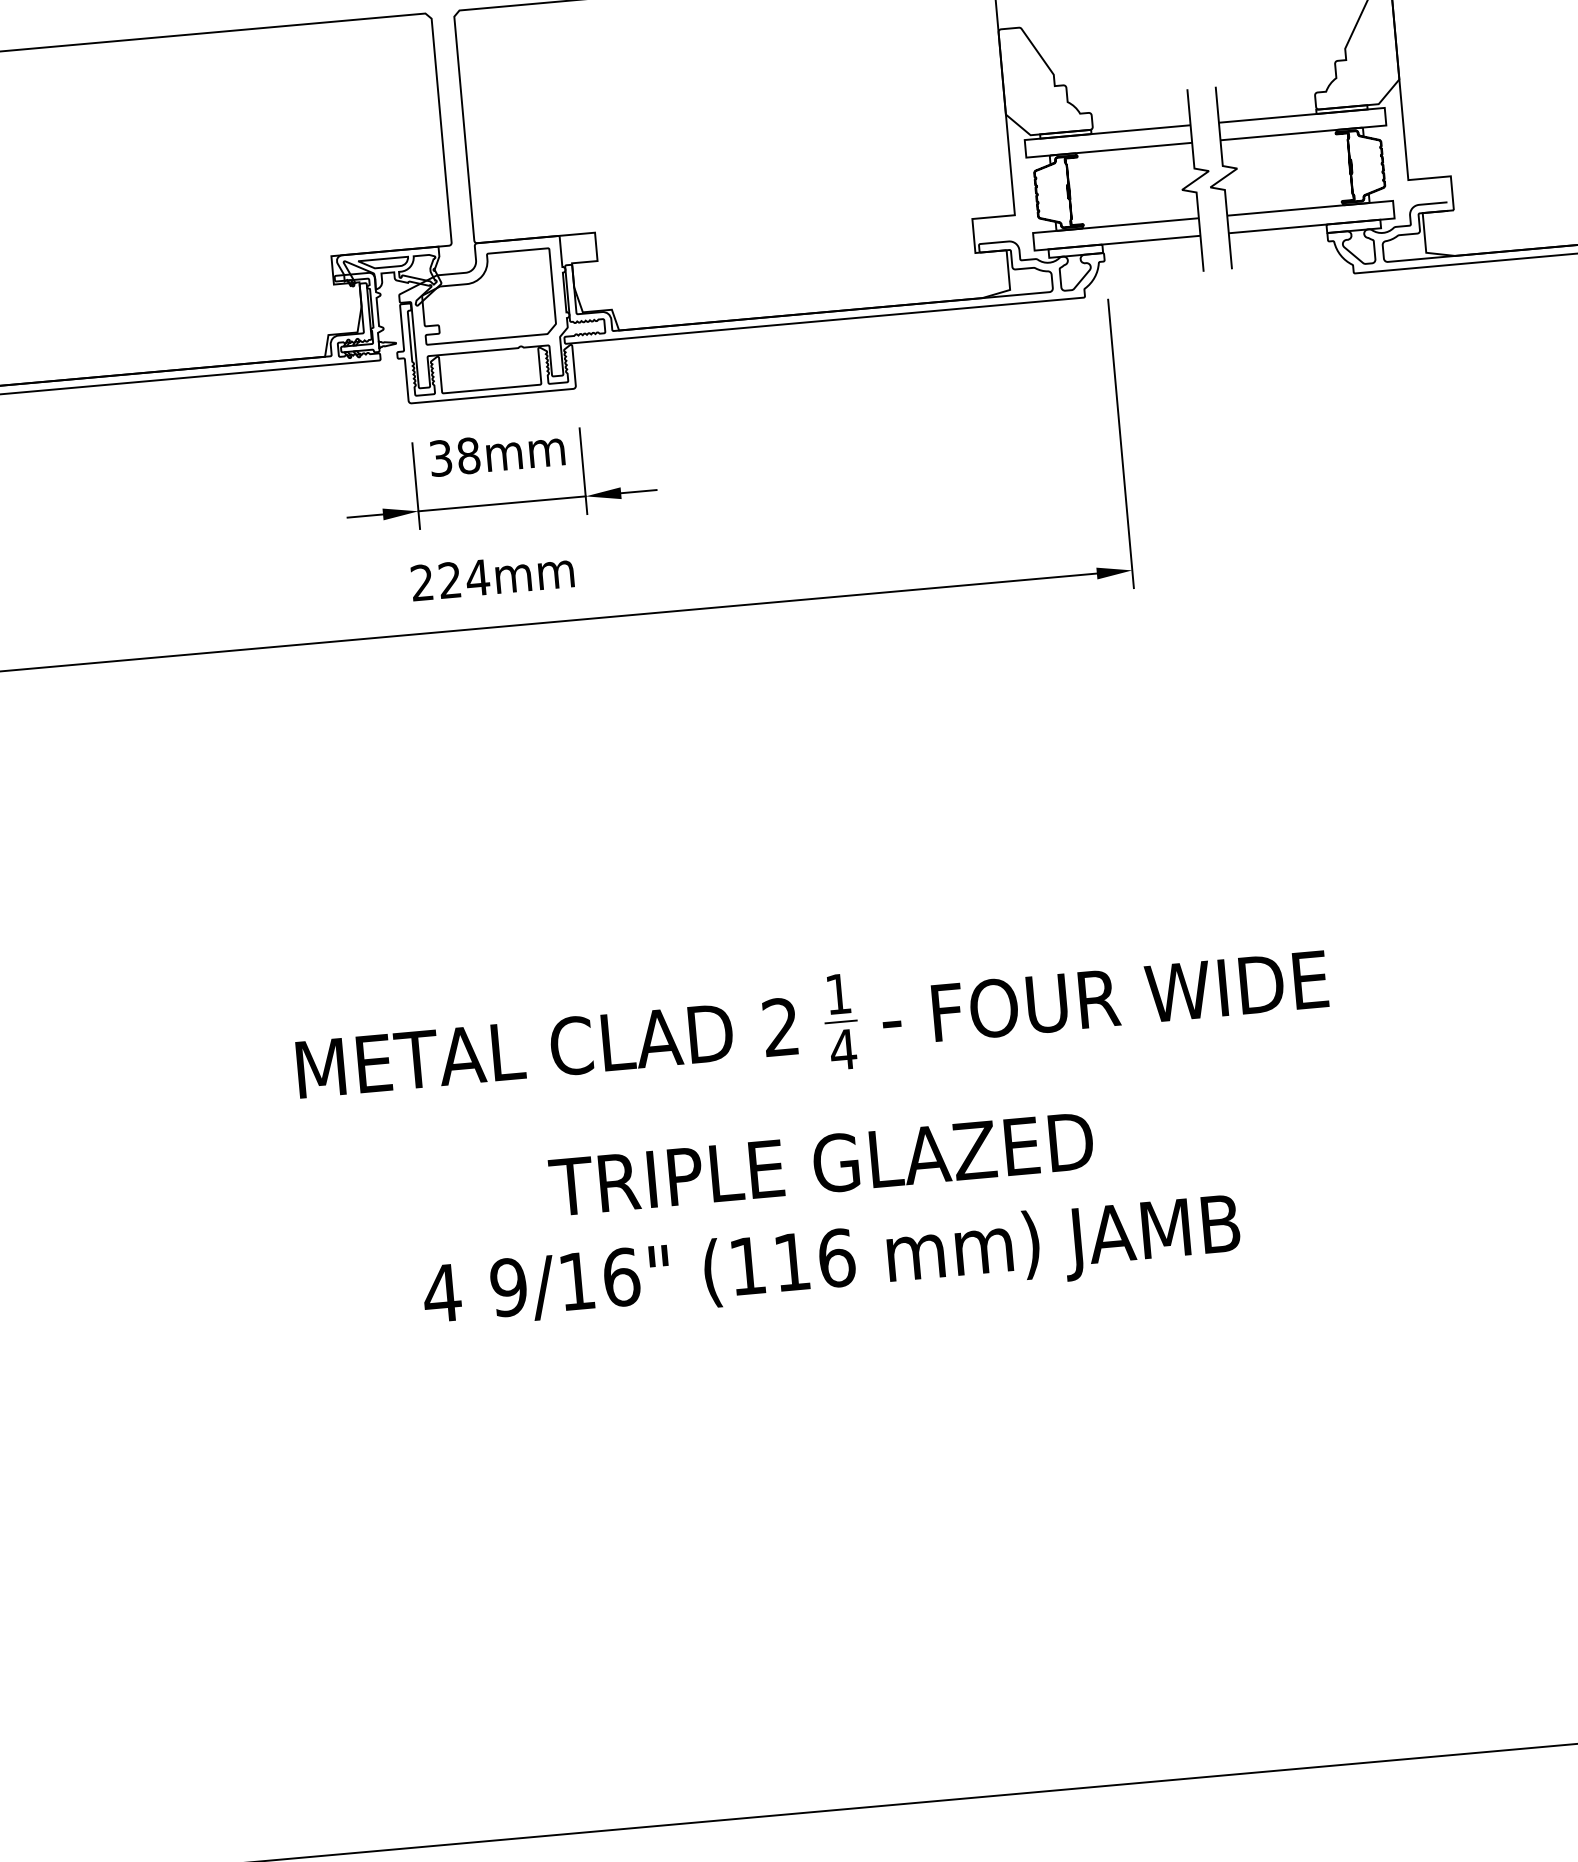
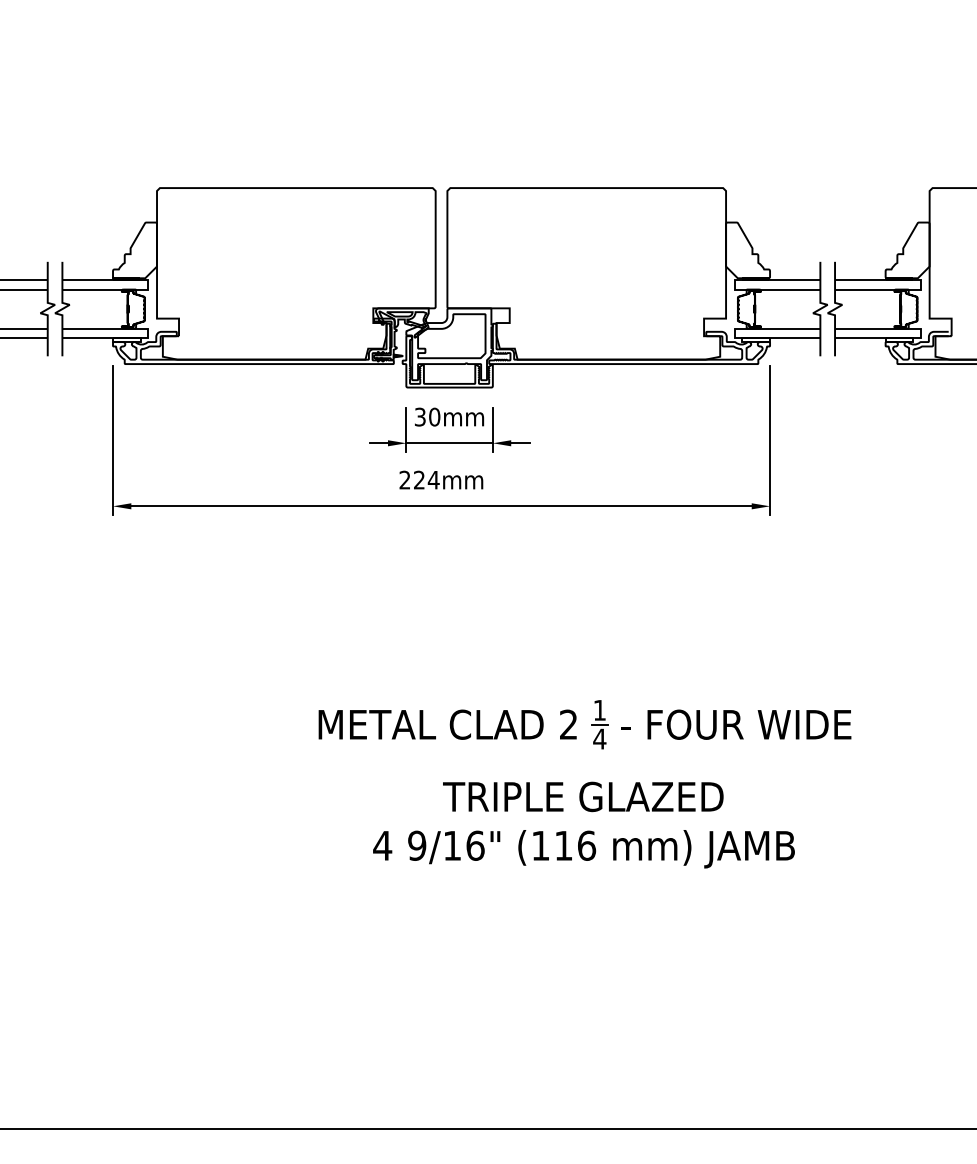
text: (468, 456) -> (434, 417), 38mm -> 30mm

